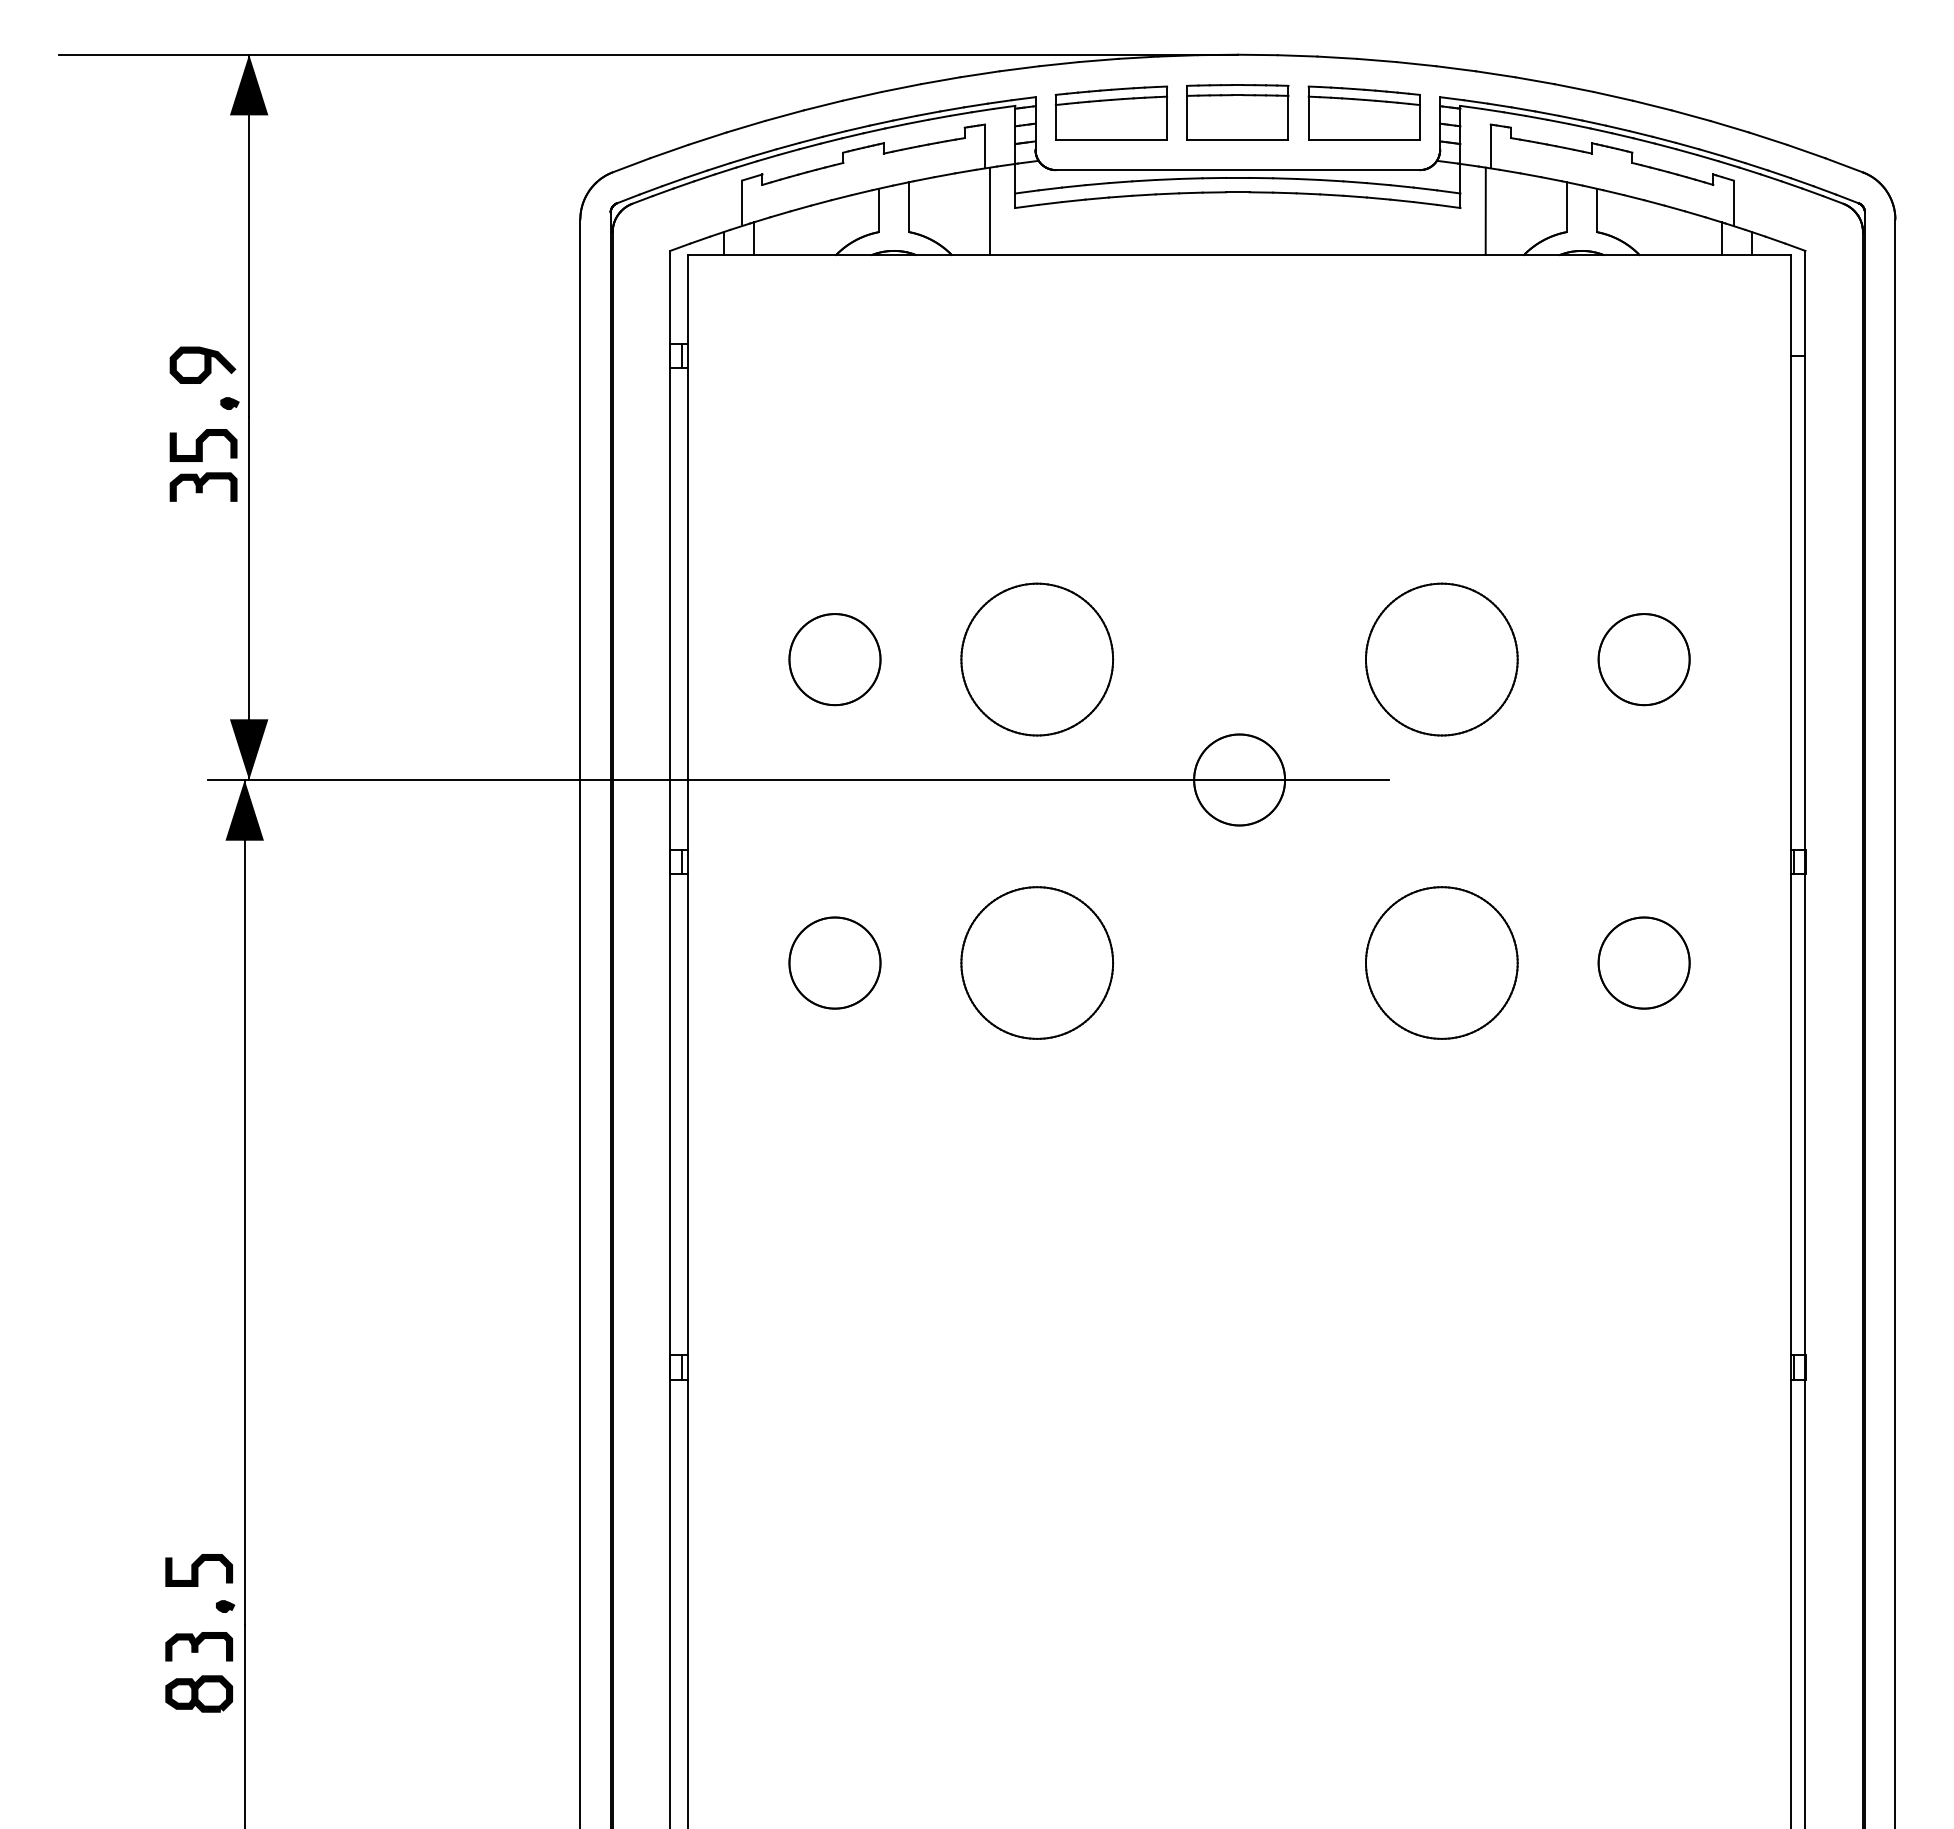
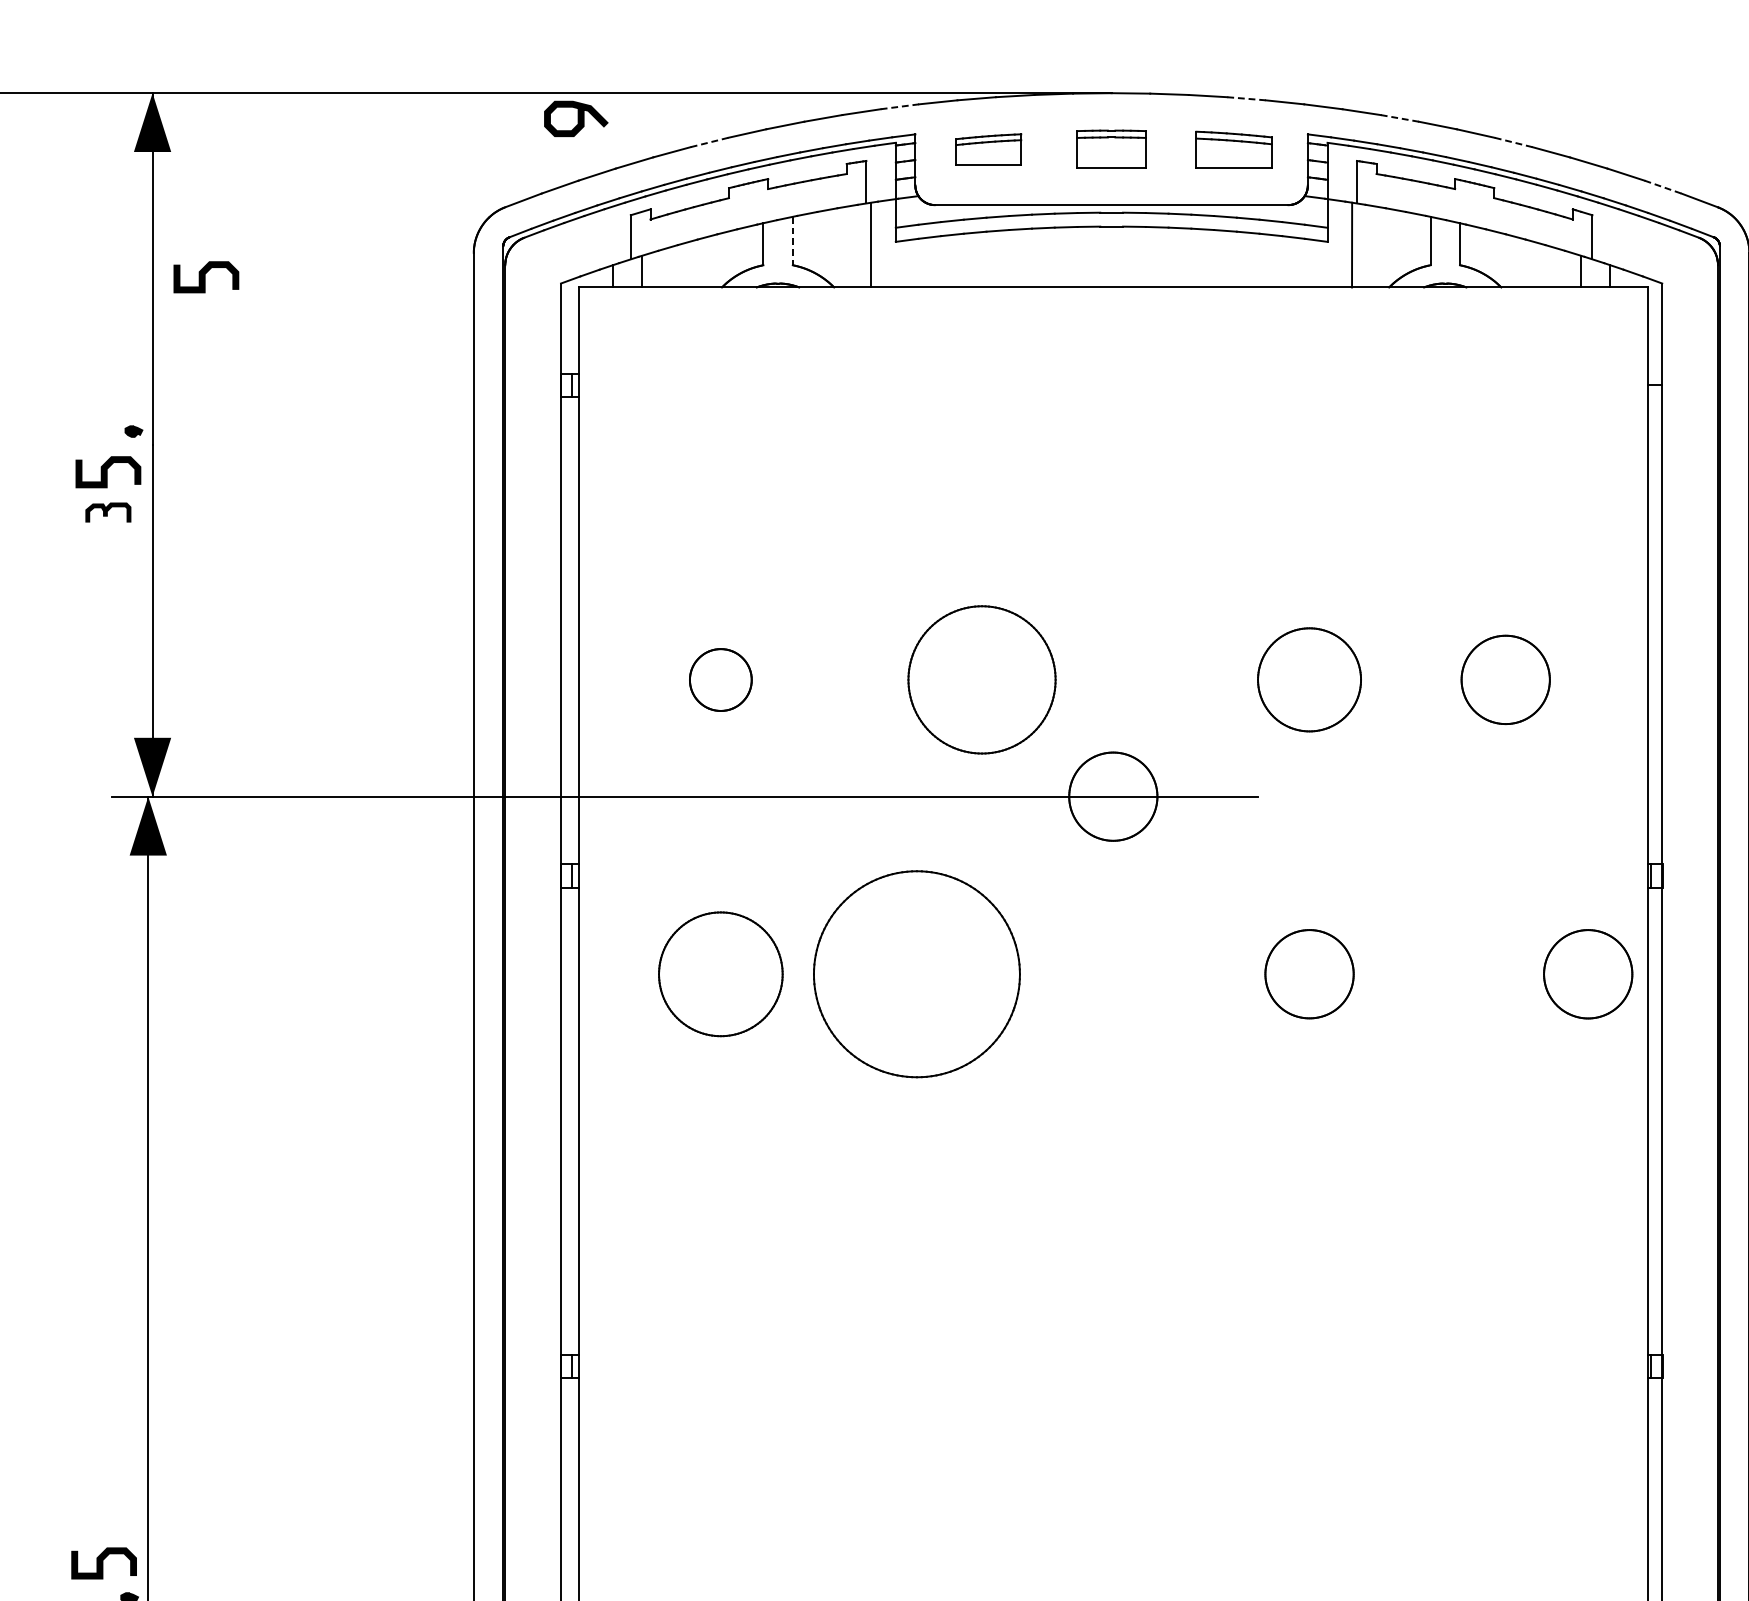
line: (1376, 60) -> (1246, 98), solid -> dashed
line: (1019, 68) -> (899, 106), solid -> dashed
line: (1535, 80) -> (1400, 118), solid -> dashed
line: (823, 105) -> (709, 142), solid -> dashed
line: (1652, 105) -> (1513, 142), solid -> dashed
part: (1110, 112) -> (988, 149), size x0.6
part: (1237, 112) -> (1111, 149), size x0.7
part: (1363, 112) -> (1233, 149), size x0.7
line: (1806, 151) -> (1663, 187), solid -> dashed
line: (909, 207) -> (793, 241), solid -> dashed
curve: (303, 244) -> (205, 277), added
curve: (204, 364) -> (577, 118), moved
part: (203, 486) -> (108, 512), size x0.7
part: (834, 659) -> (720, 679), size x0.7
part: (1037, 659) -> (982, 679), moved
part: (1441, 659) -> (1309, 679), size x0.7
part: (834, 962) -> (720, 973), size x1.4
part: (1037, 962) -> (917, 973), size x1.4
part: (1441, 962) -> (1309, 973), size x0.6
part: (1643, 962) -> (1587, 973), moved

